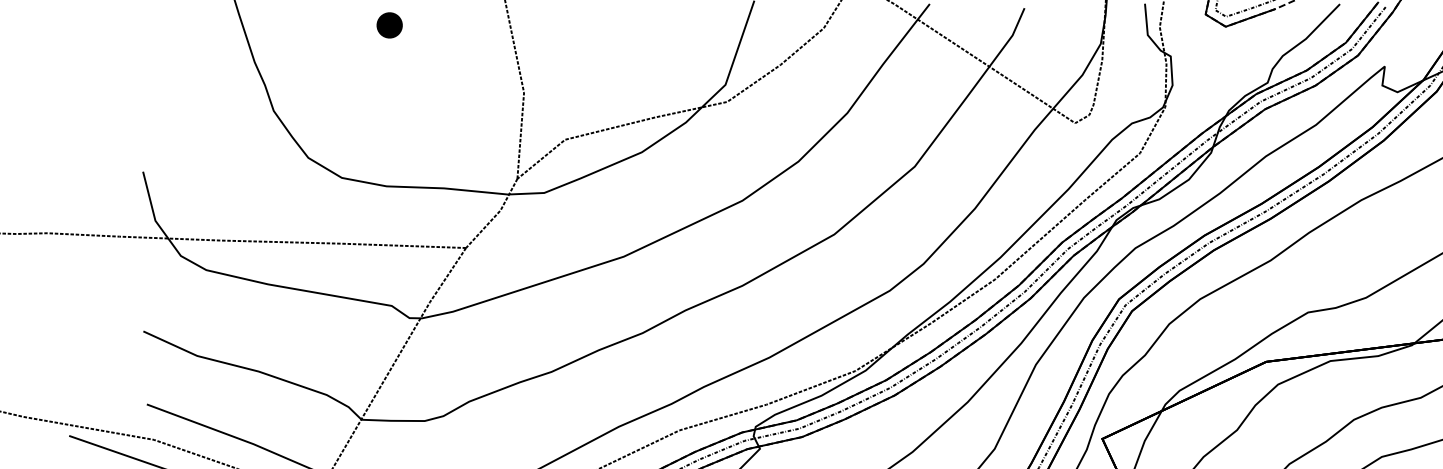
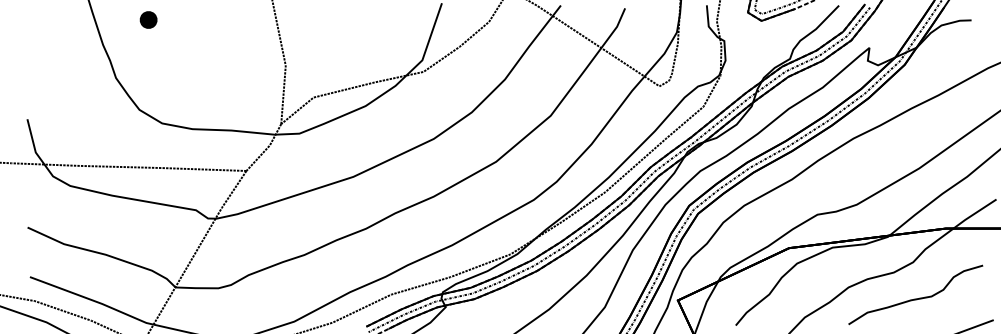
part: (389, 24) -> (148, 19), moved

